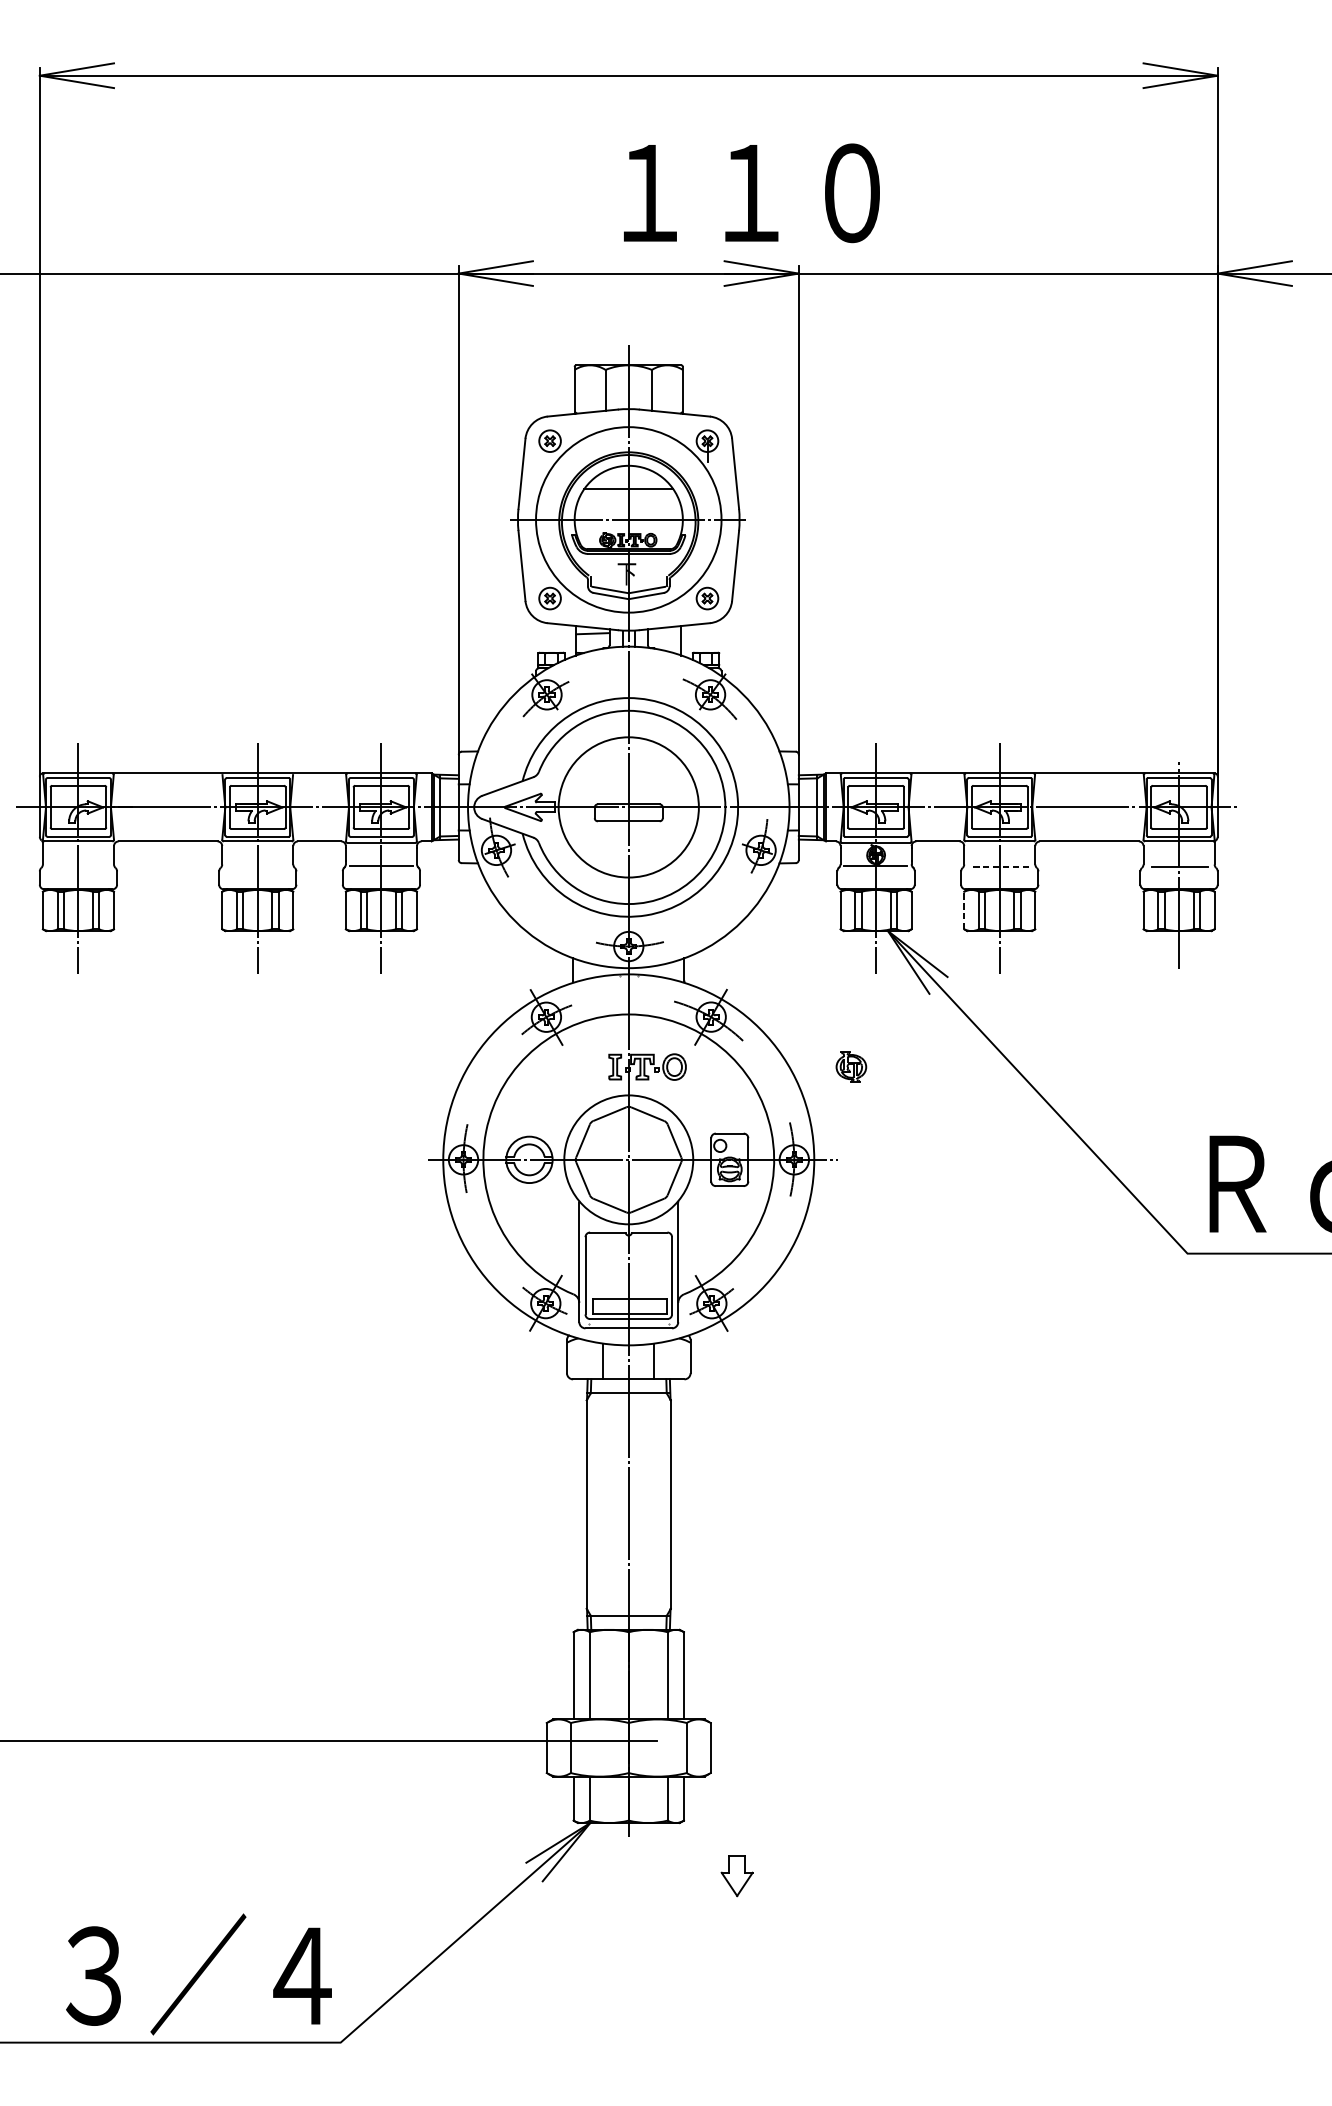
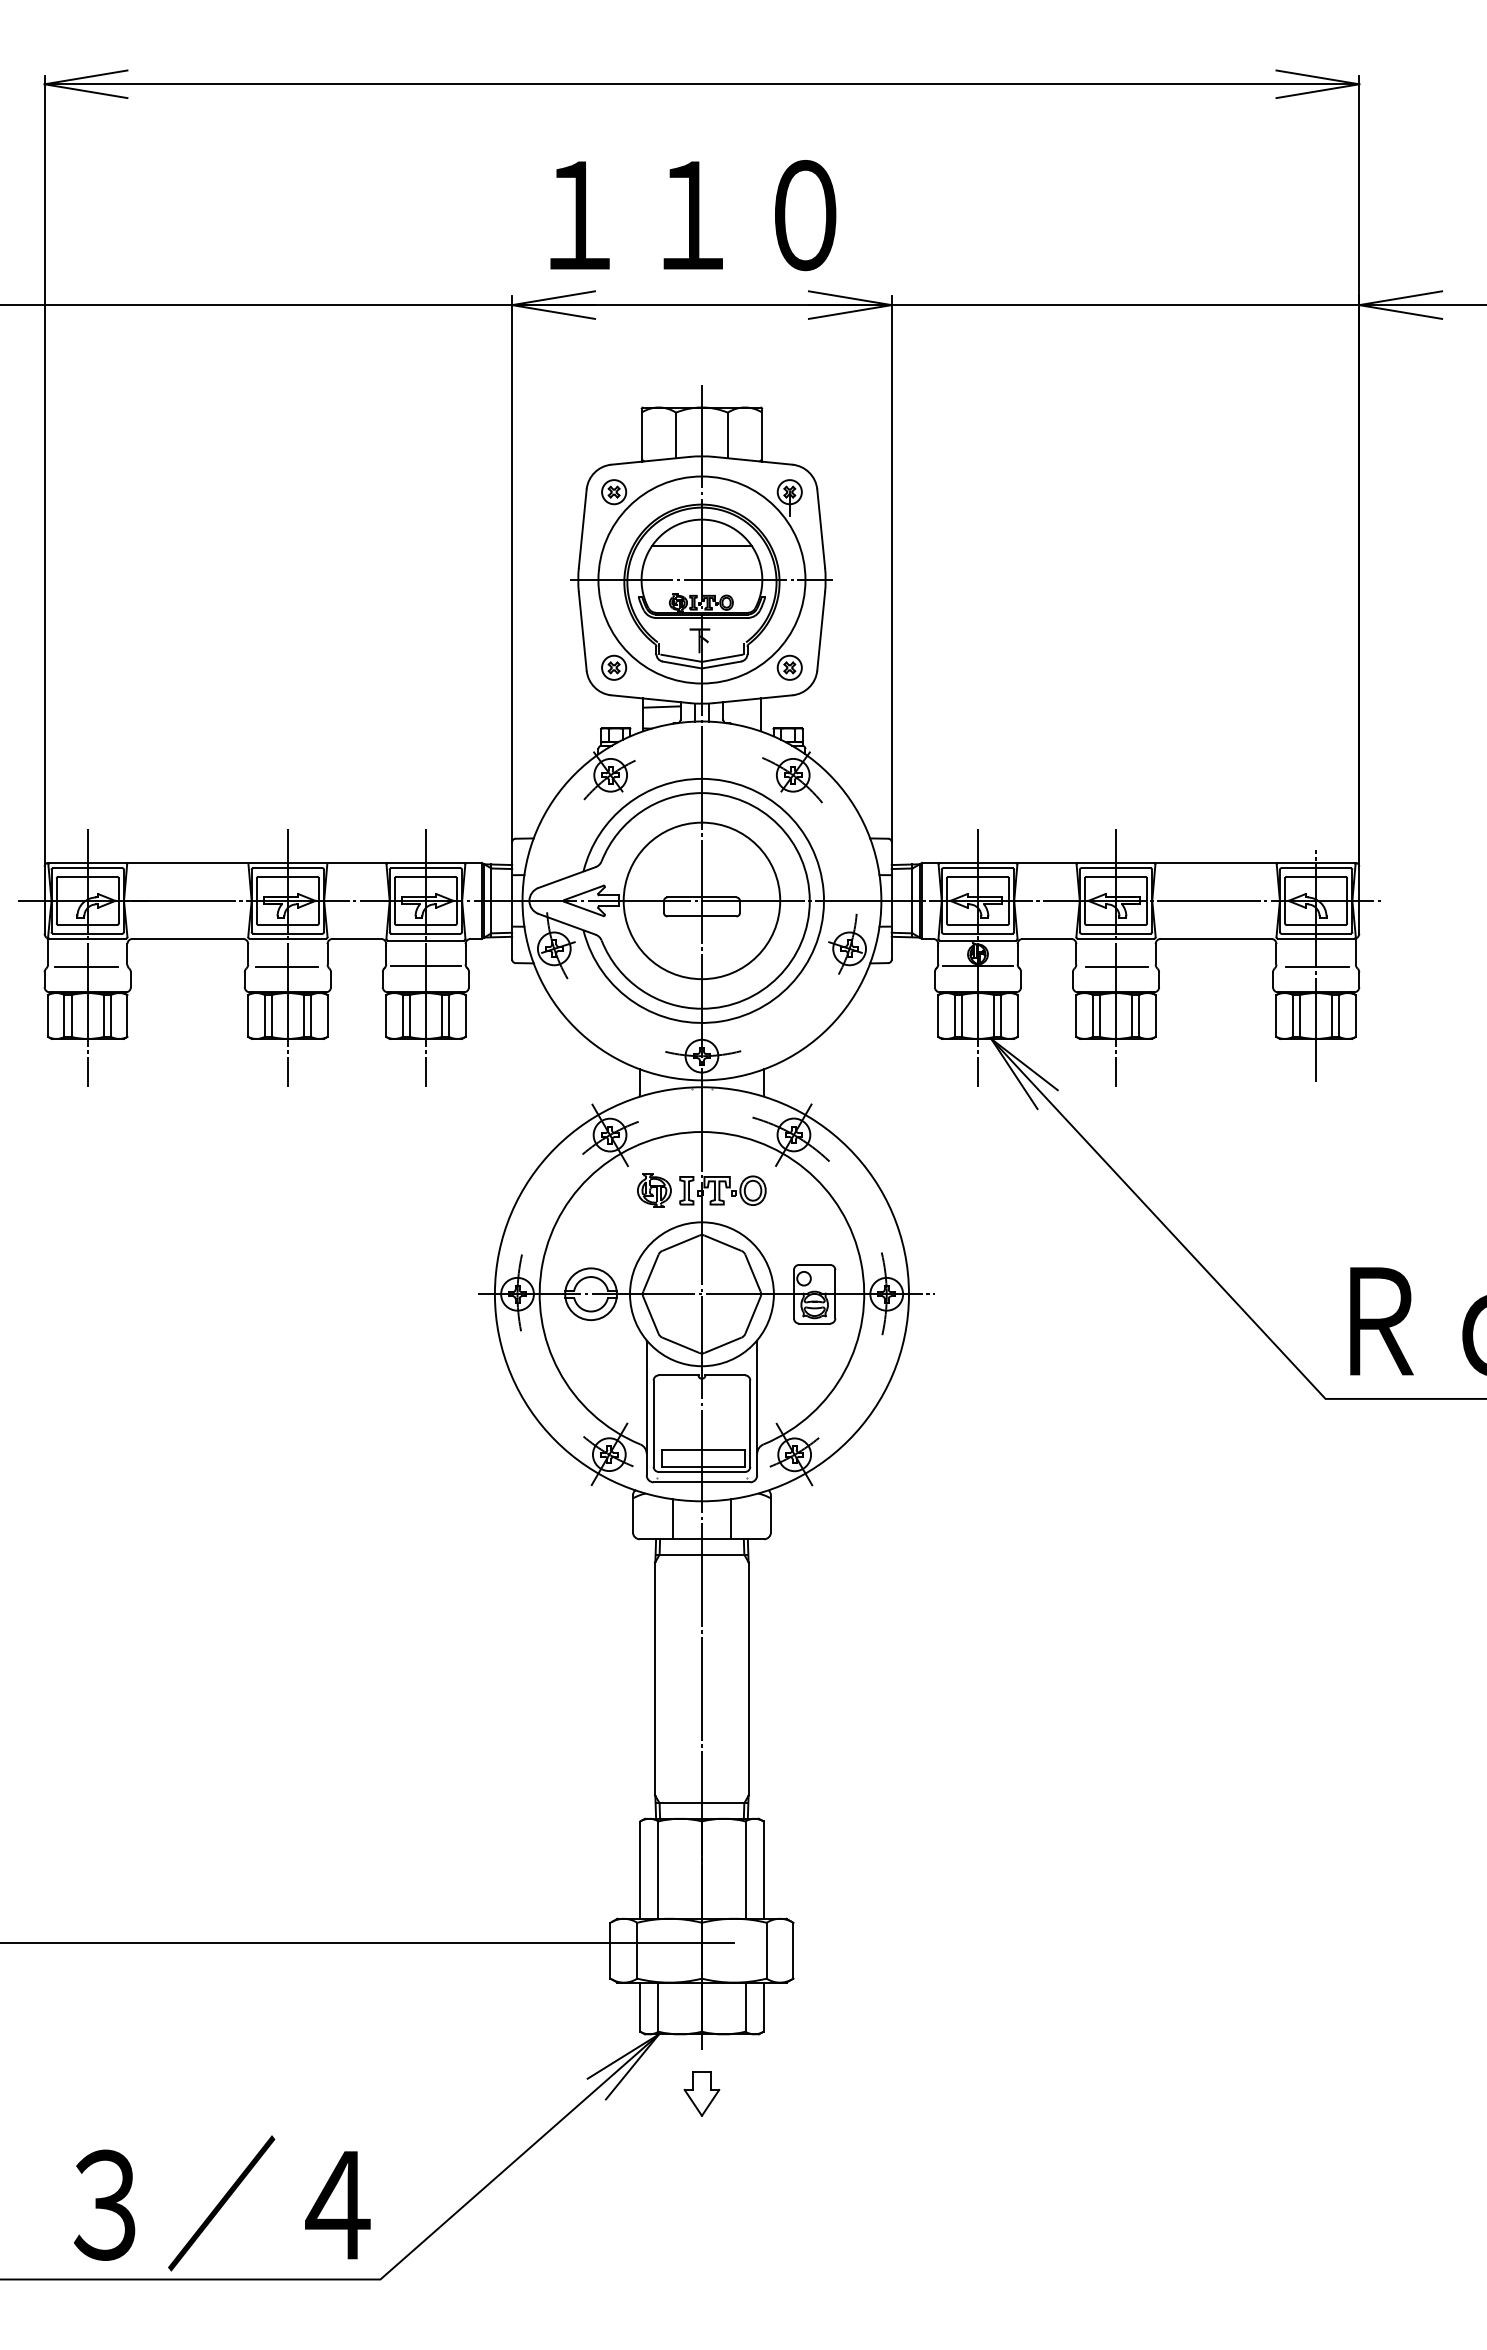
text: (752, 193) -> (693, 215), moved
line: (77, 867) -> (86, 967), added
line: (256, 867) -> (286, 967), added
line: (1000, 867) -> (1116, 967), dashed -> solid
line: (964, 910) -> (1076, 1016), dashed -> solid
part: (851, 1066) -> (654, 1190), moved
part: (736, 1875) -> (701, 2093), moved

